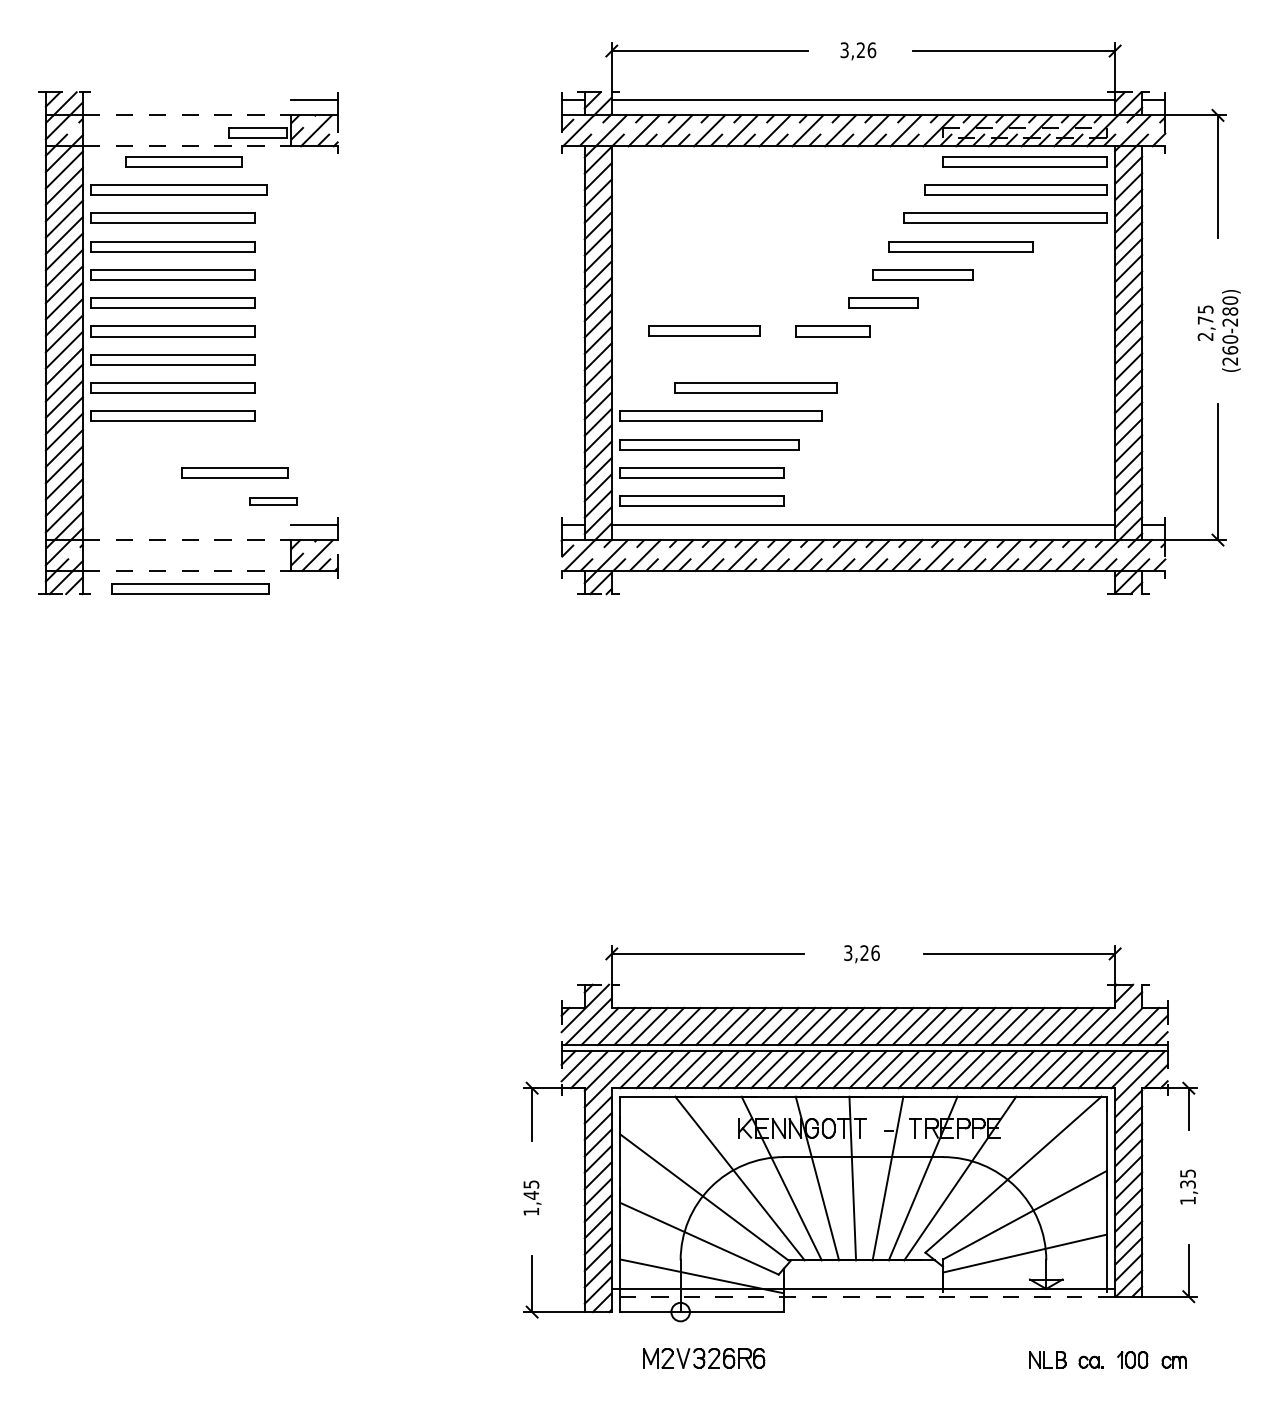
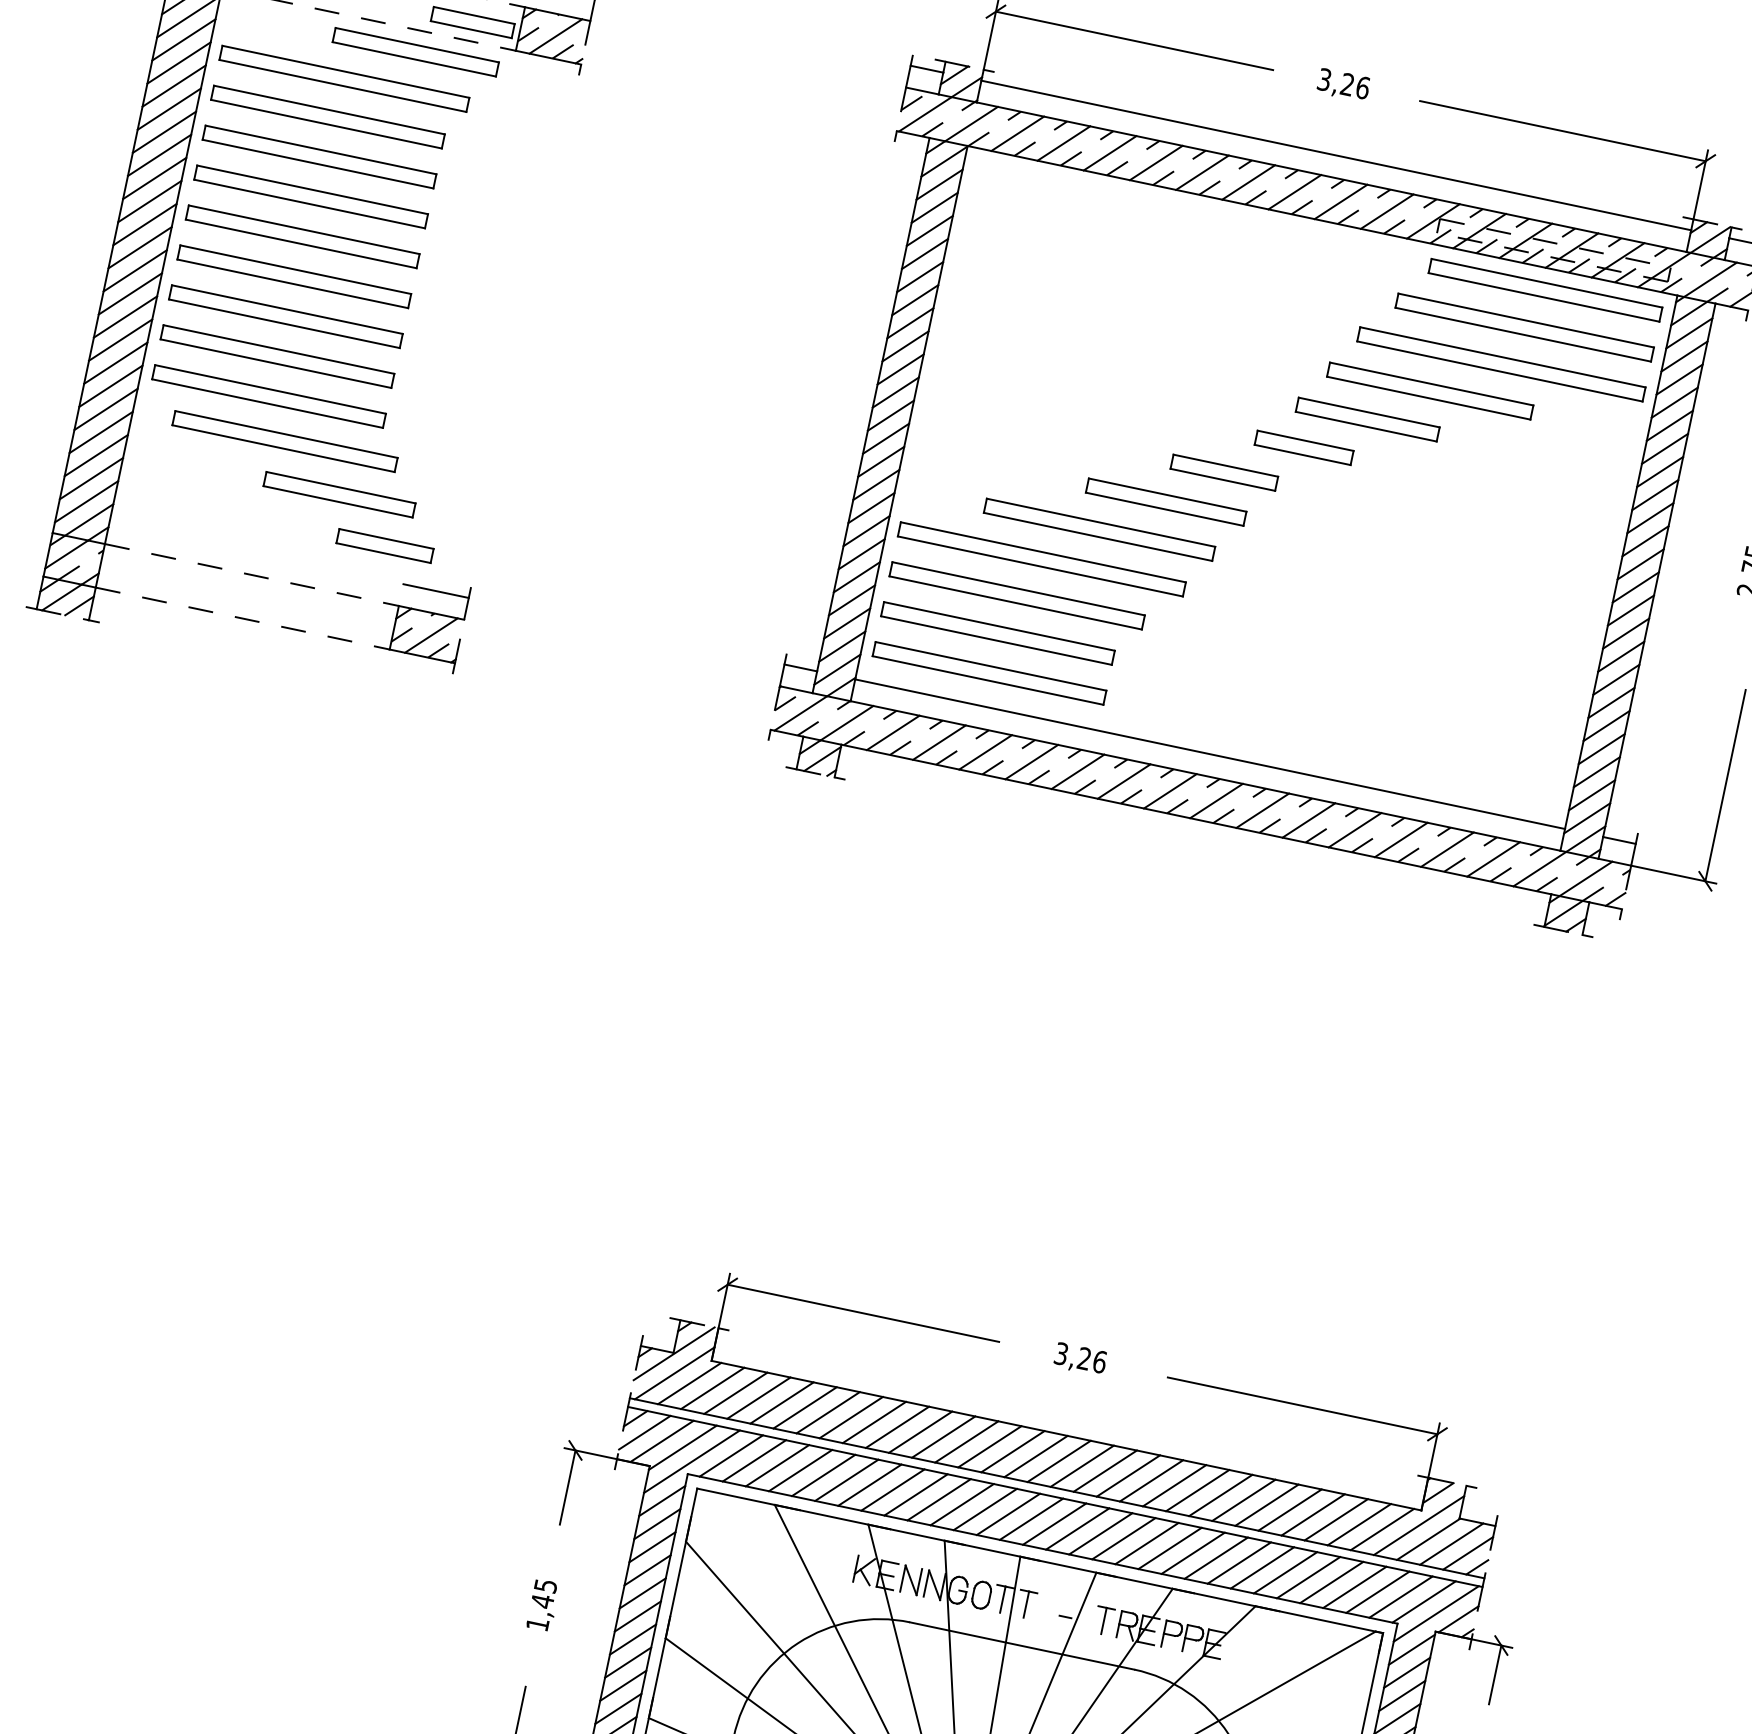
part: (183, 161) -> (415, 52), moved
part: (704, 330) -> (1166, 501), moved
part: (273, 500) -> (385, 544), size x1.43
part: (190, 588) -> (285, 441), moved

